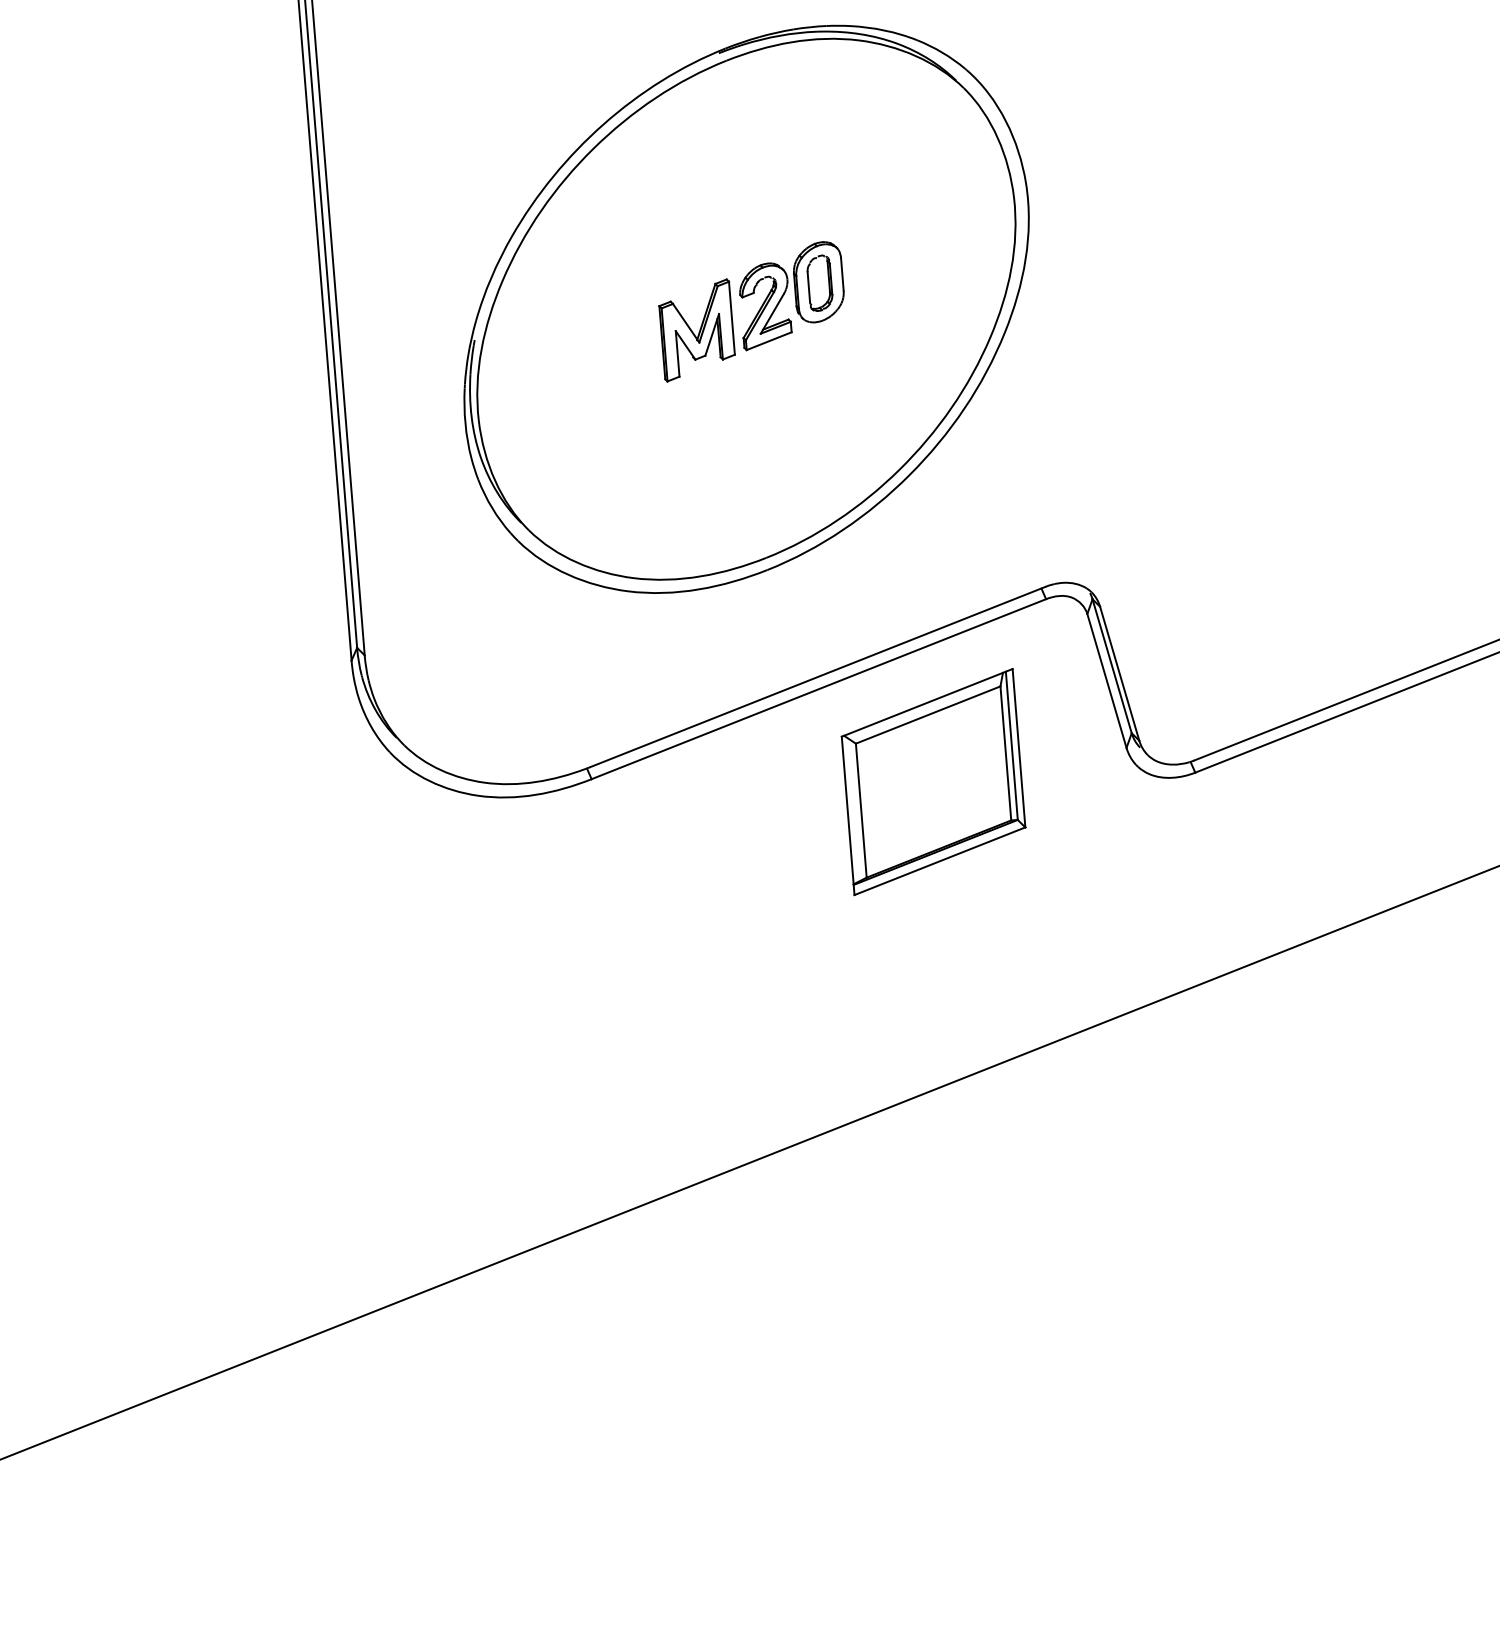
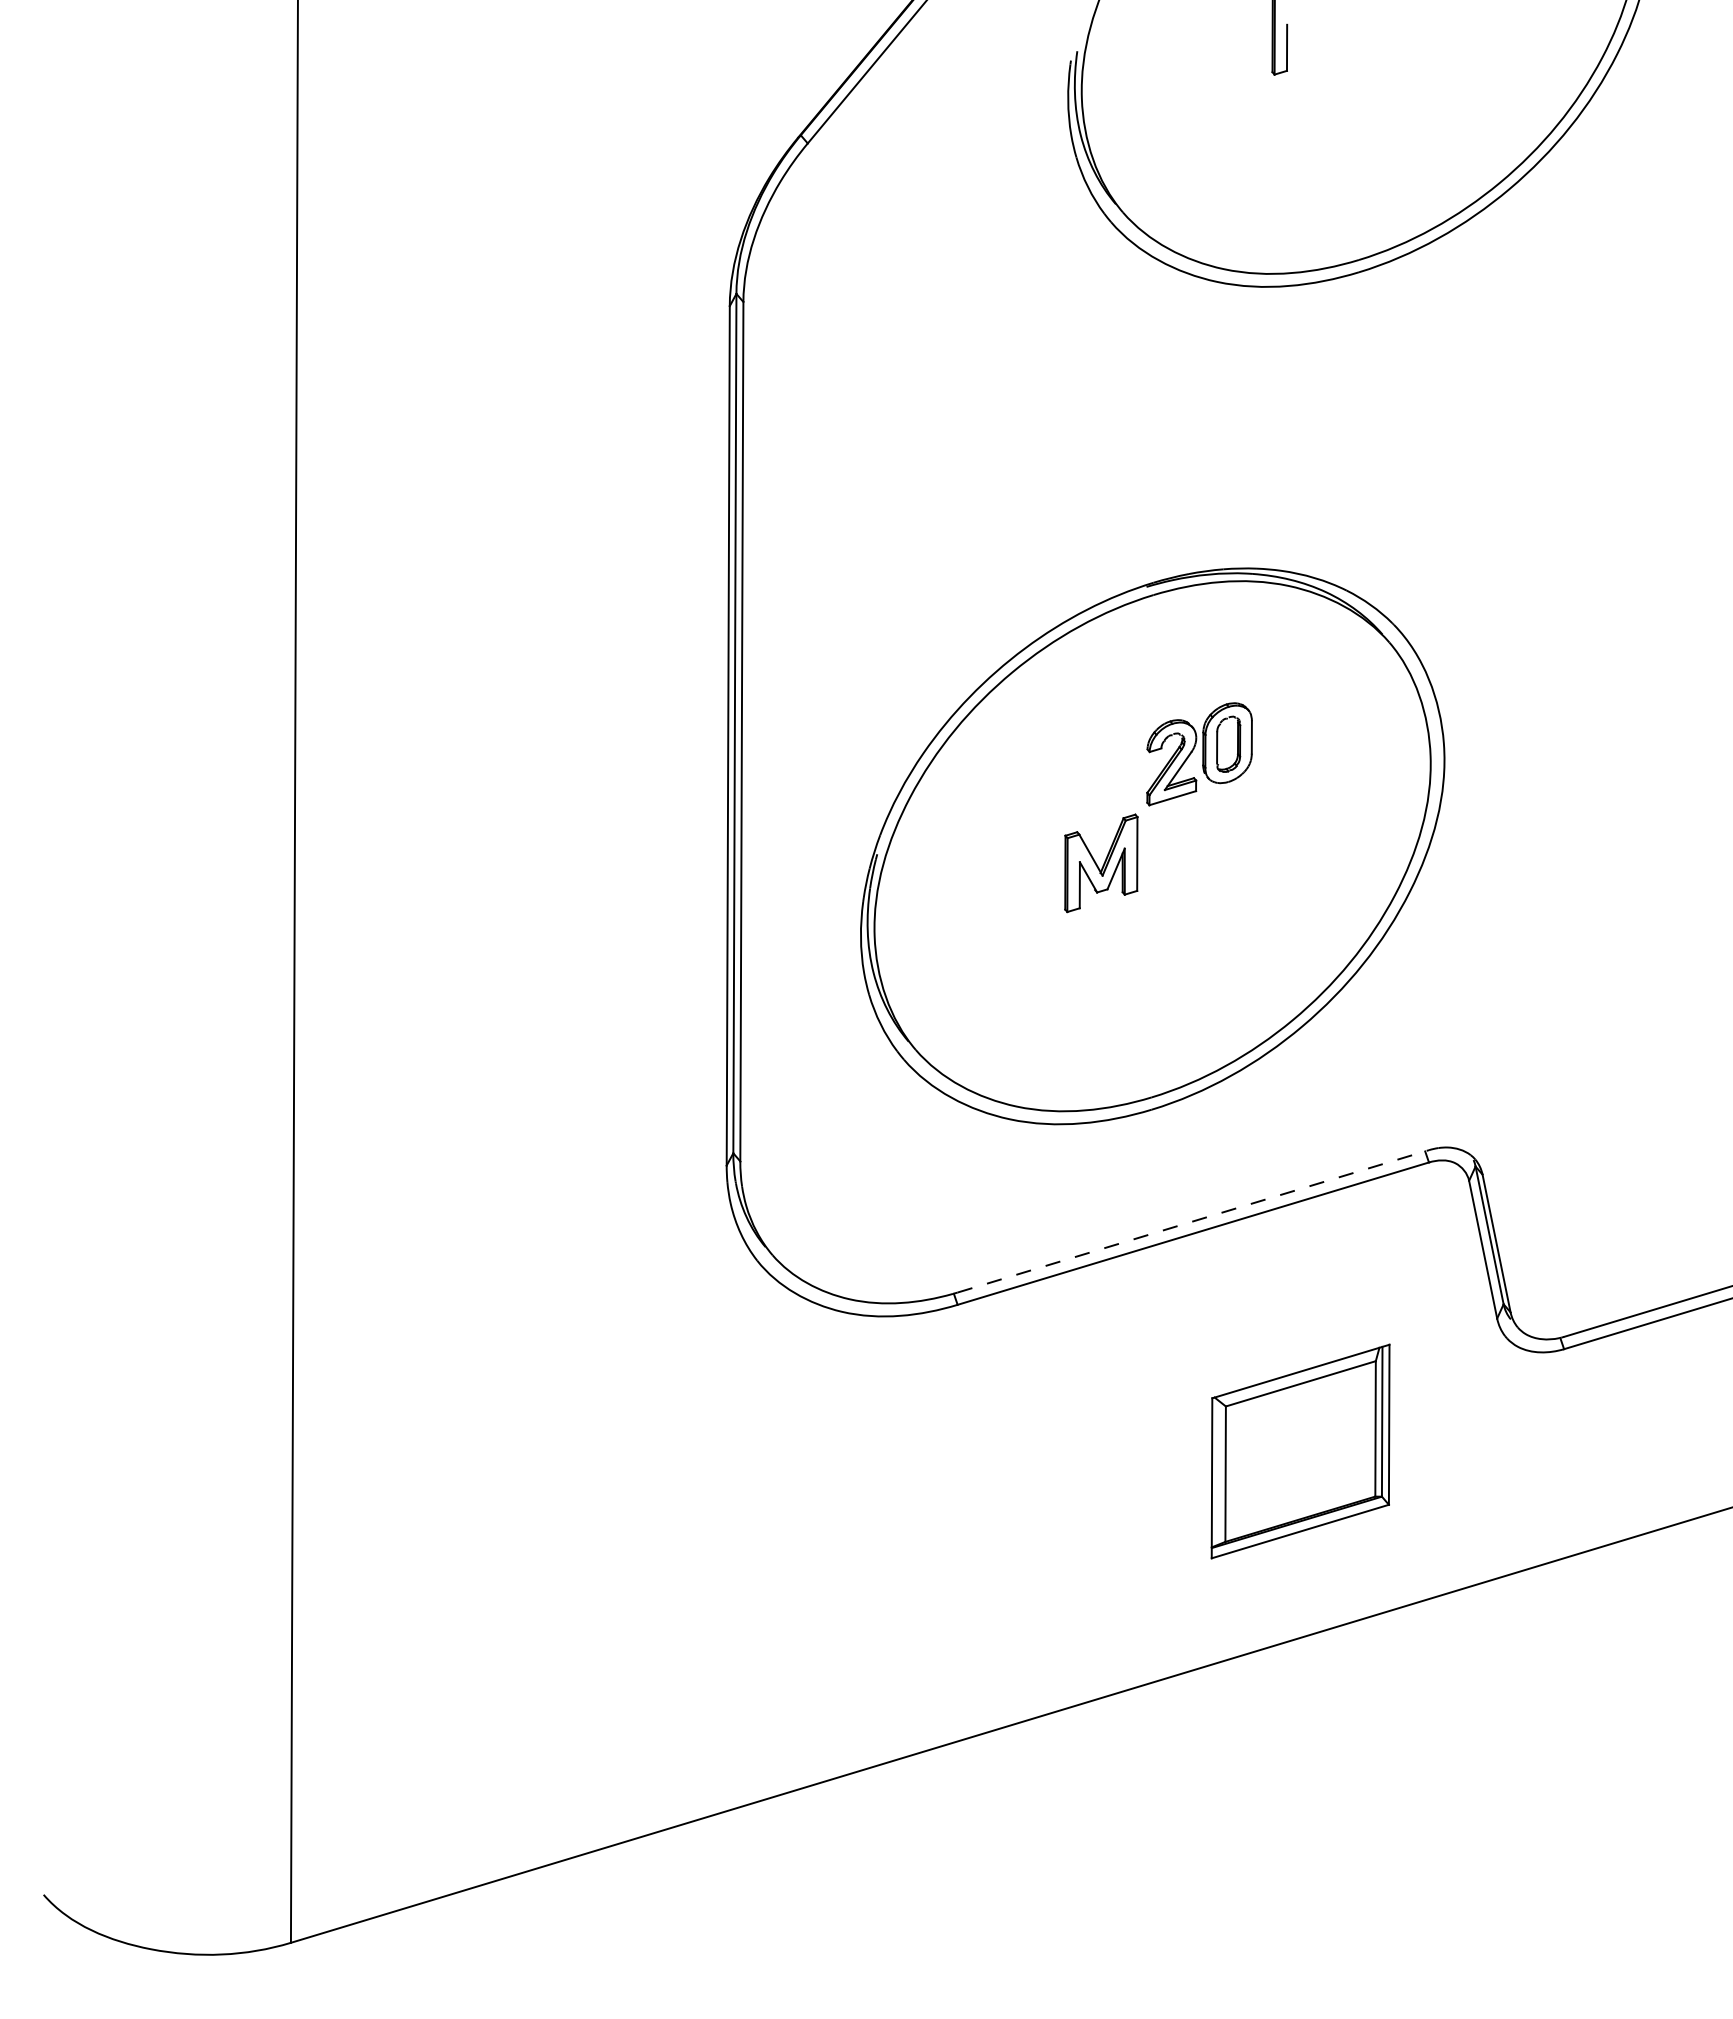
part: (791, 295) -> (1199, 754), moved
line: (818, 677) -> (1193, 1221), solid -> dashed
part: (933, 782) -> (1300, 1451), moved

